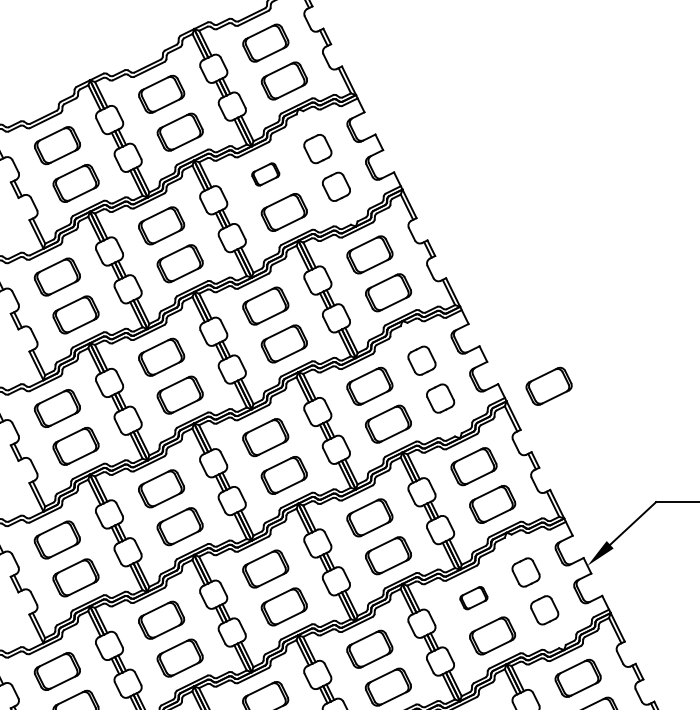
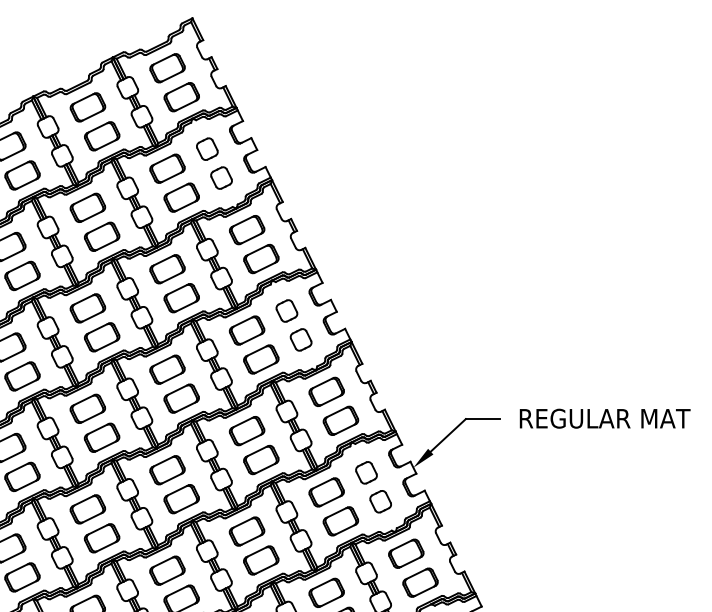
part: (265, 174) -> (167, 168), size x1.67
part: (548, 386) -> (383, 330), removed
part: (473, 598) -> (326, 492), size x1.67

